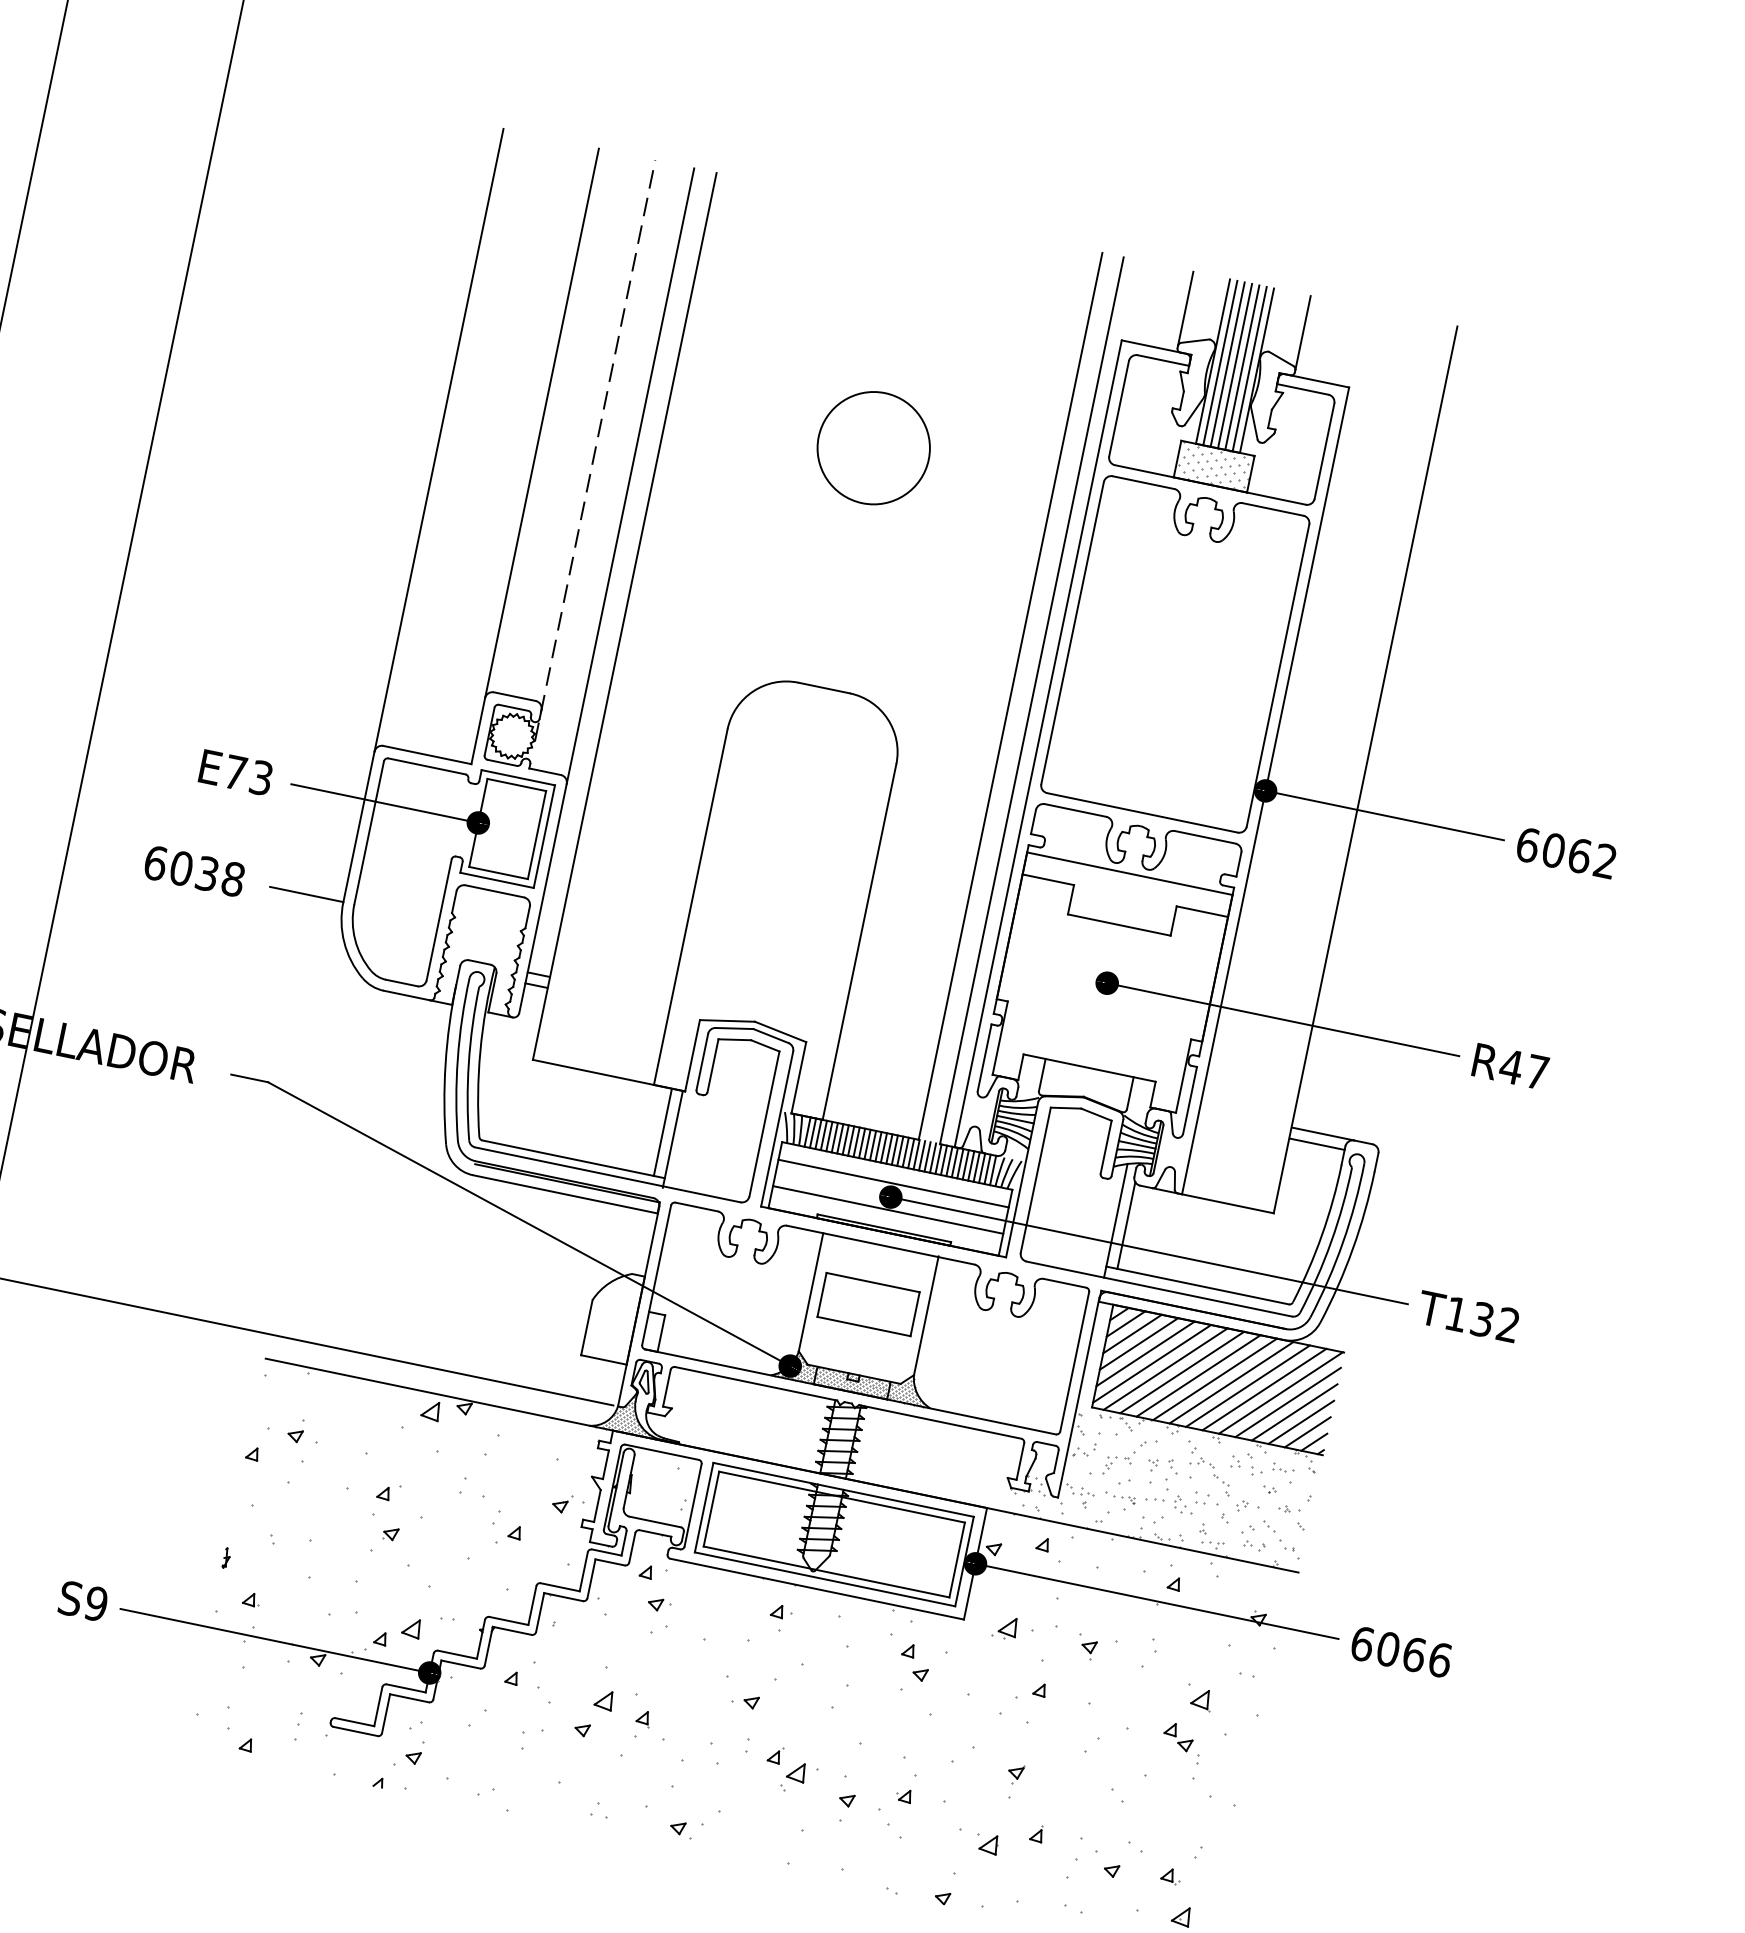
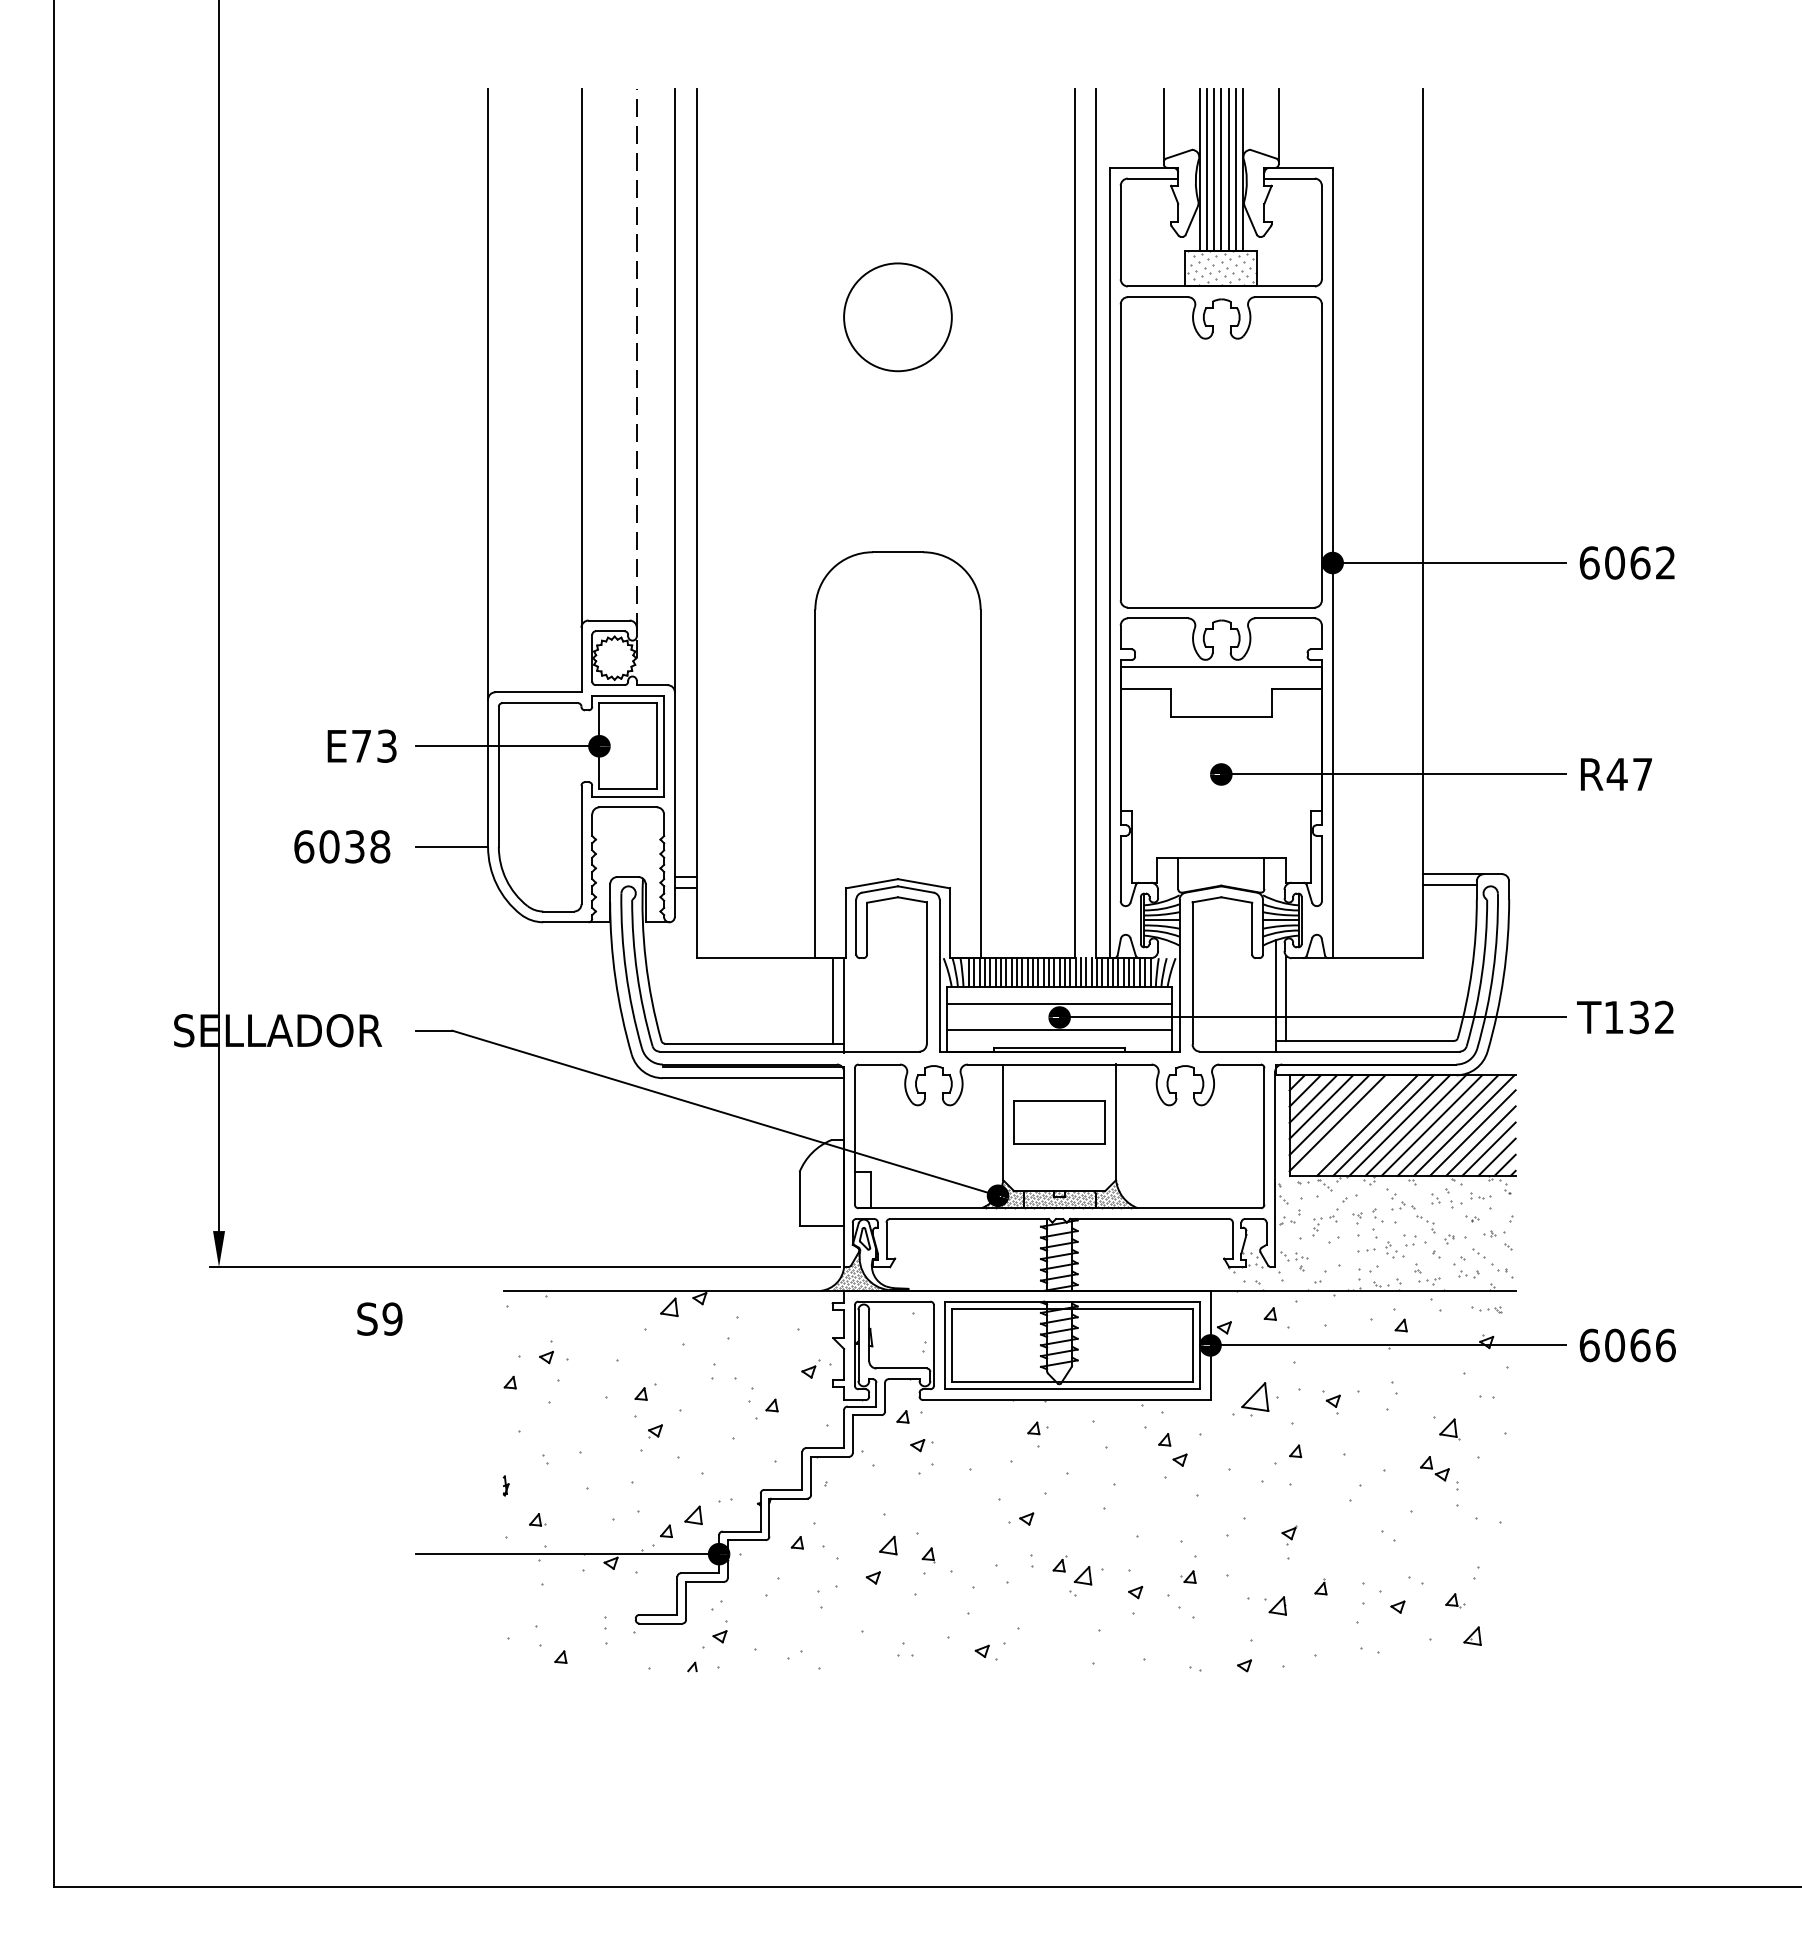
line: (1165, 1369) -> (1351, 1125), removed
part: (1120, 1496) -> (1486, 1309), moved
text: (83, 1600) -> (379, 1318), moved
part: (1004, 1627) -> (1250, 1399), size x1.6

